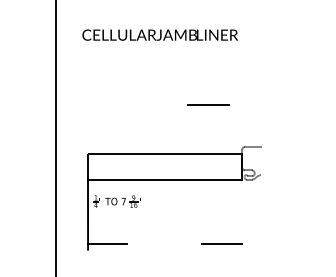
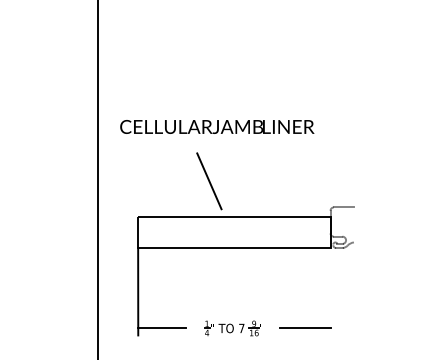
text: (160, 34) -> (217, 126), moved
line: (208, 104) -> (288, 154), removed
line: (145, 126) -> (209, 181), added
part: (116, 201) -> (232, 328), moved

